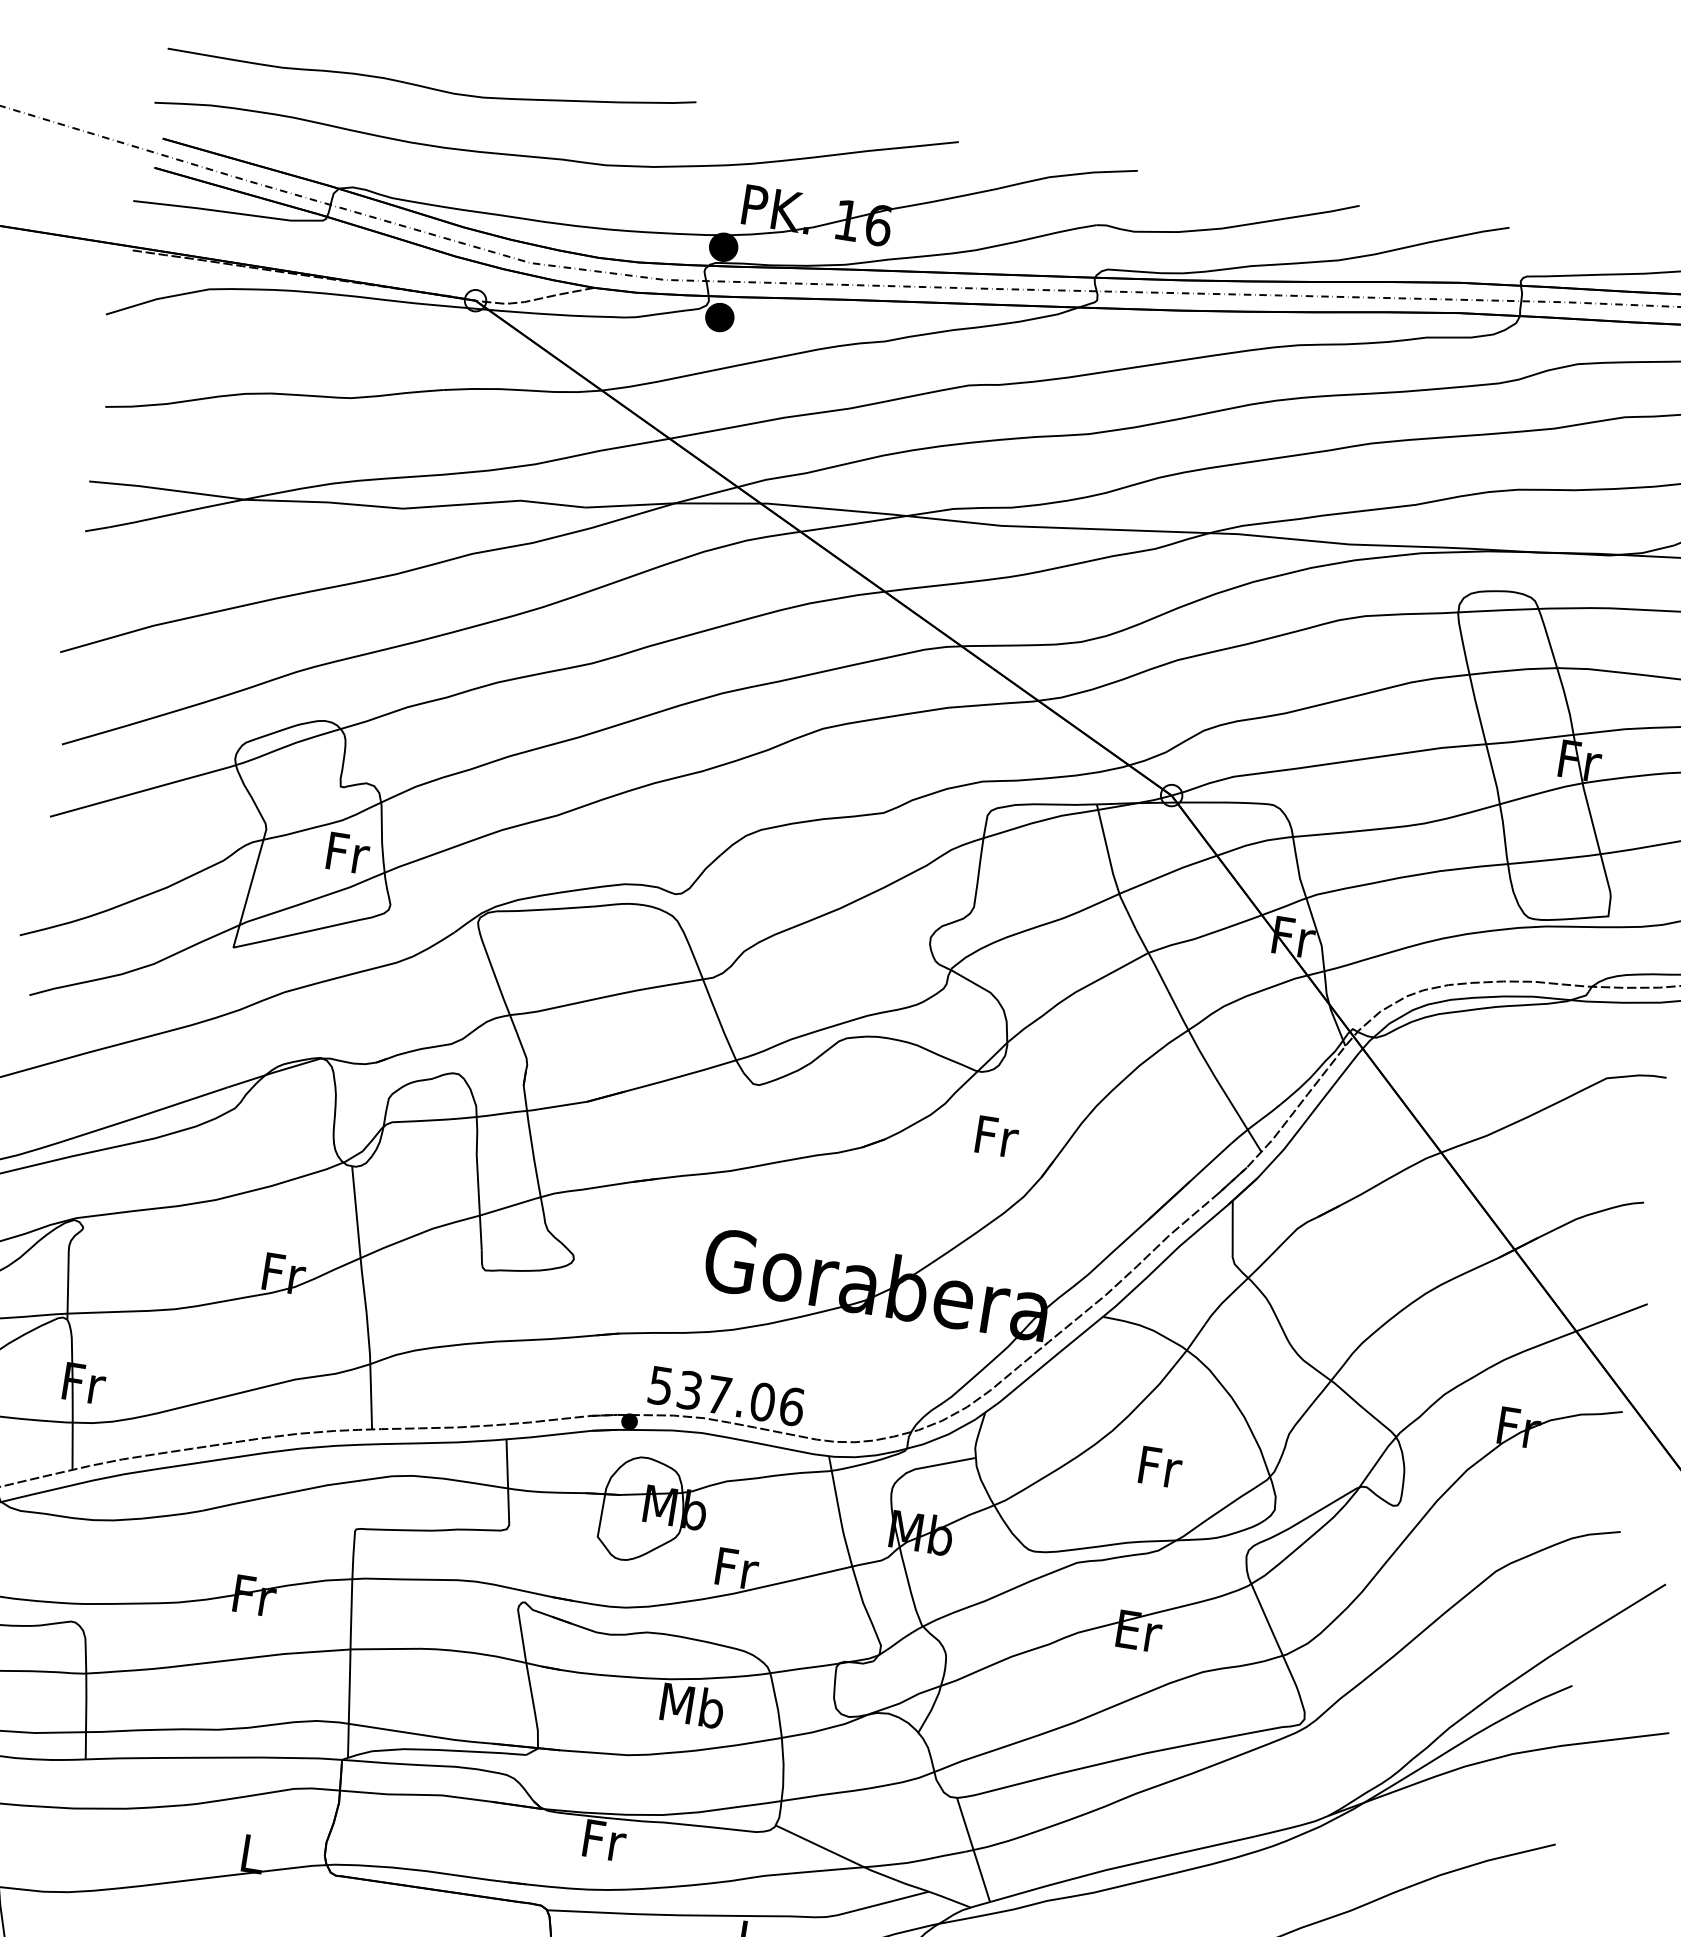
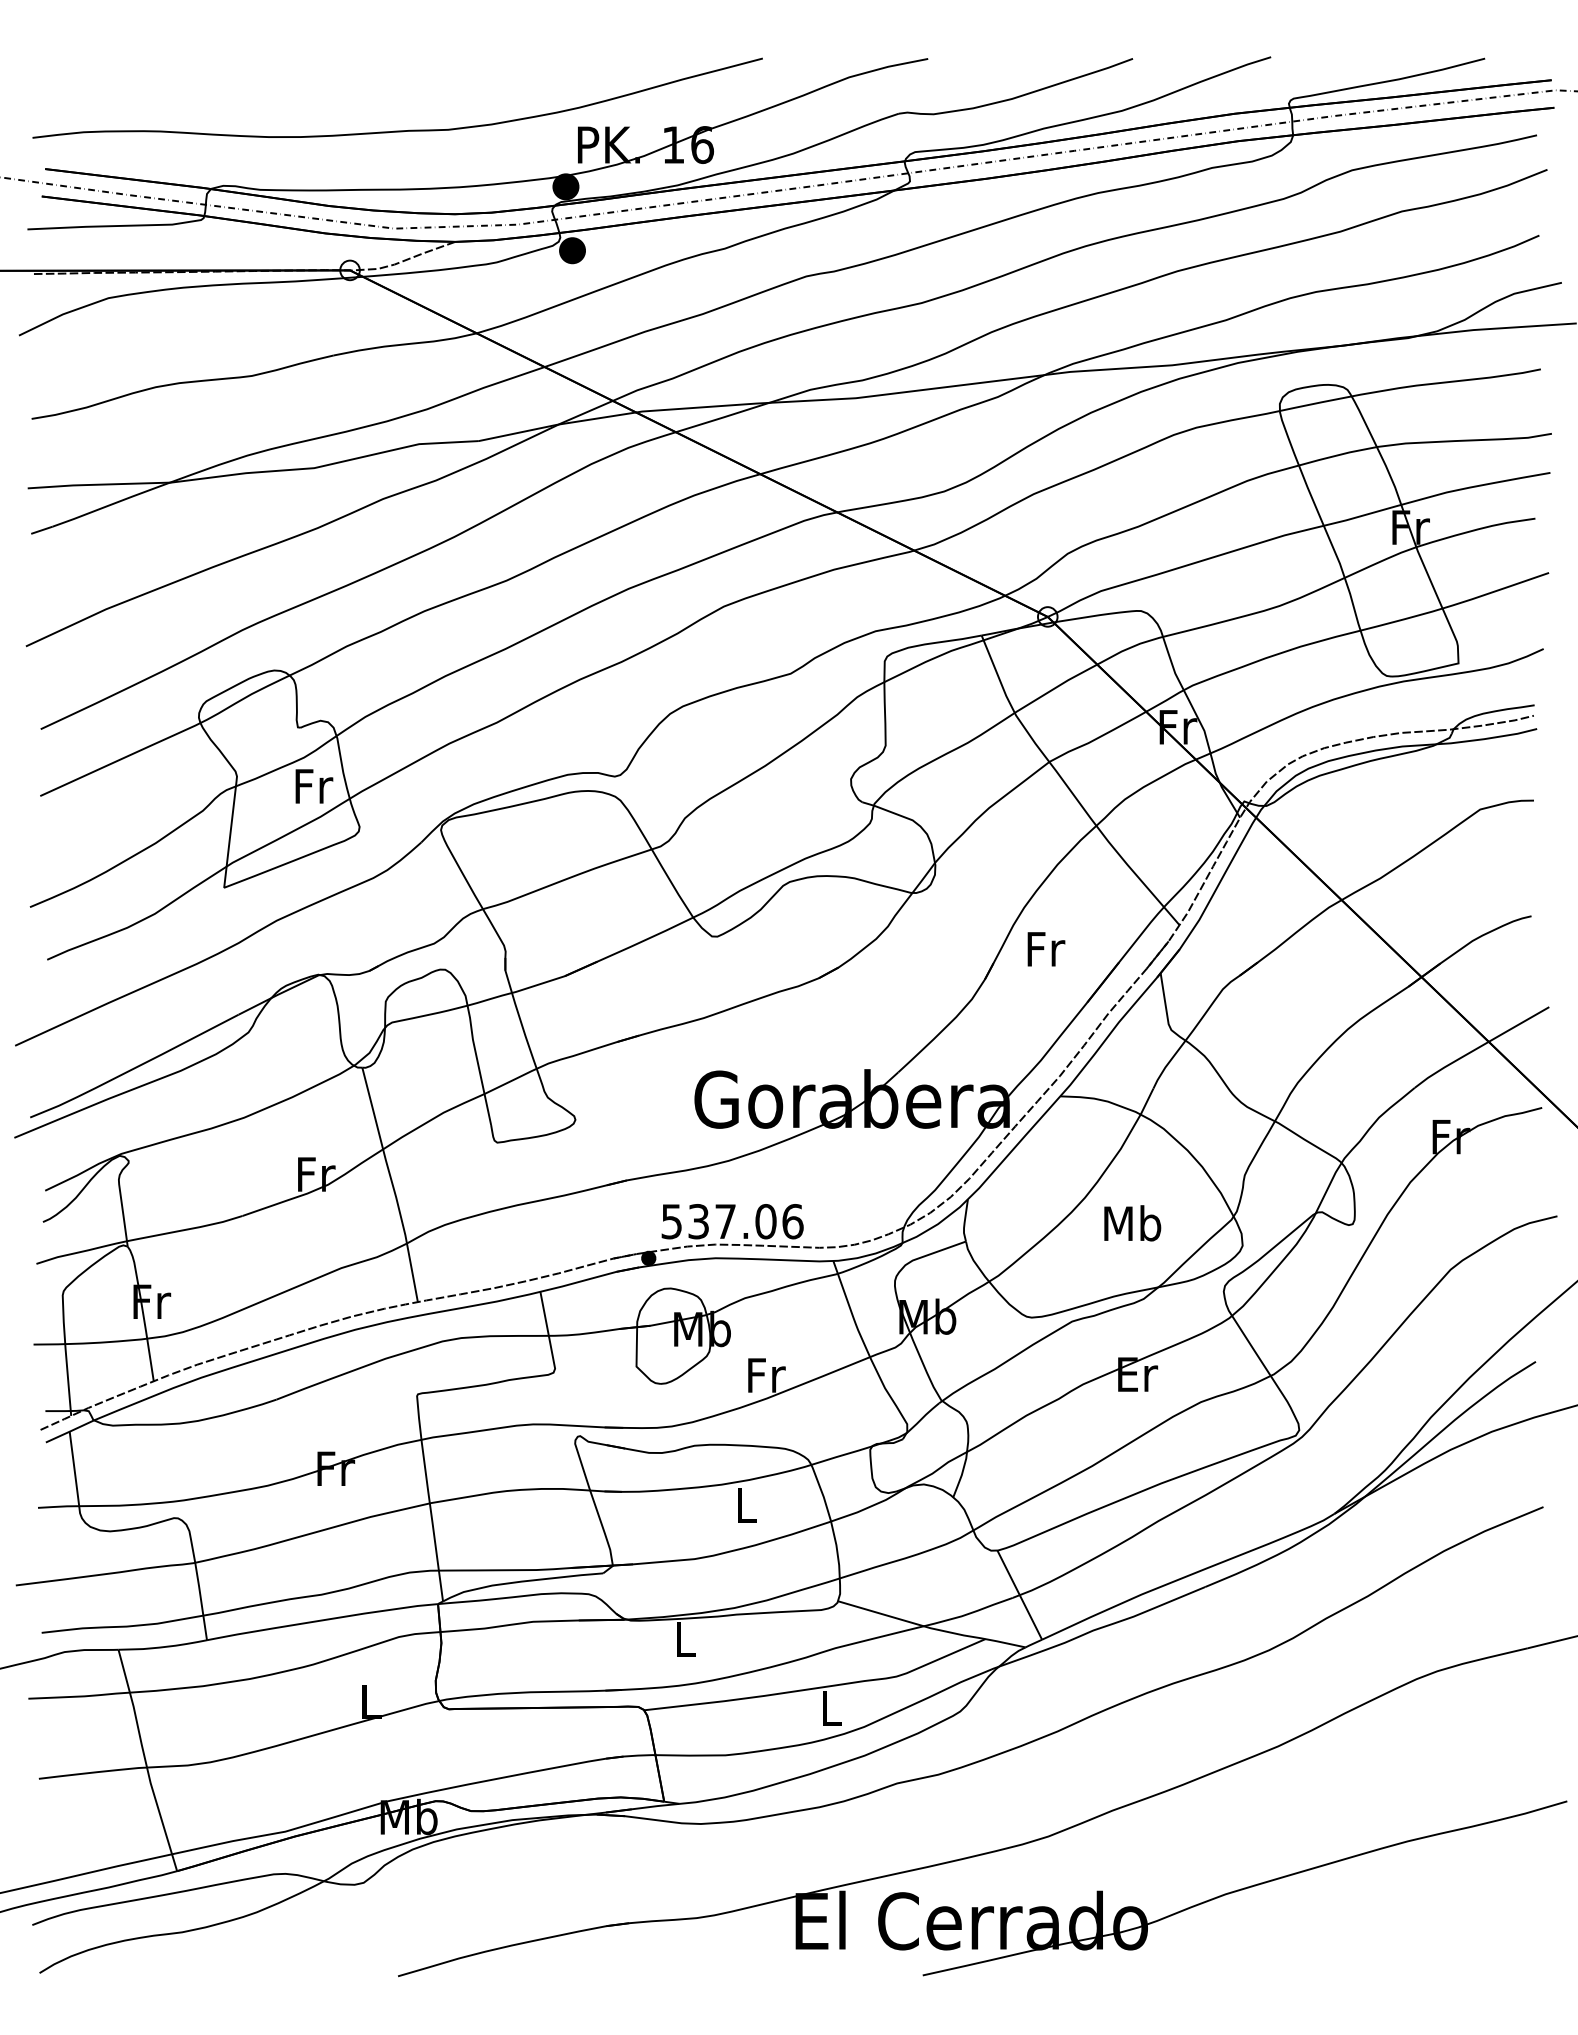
curve: (429, 87) -> (278, 84), removed
text: (997, 1137) -> (1046, 949), moved
text: (1159, 1466) -> (1132, 1223), Fr -> Mb
text: (691, 1705) -> (745, 1505), Mb -> L
text: (605, 1840) -> (686, 1639), Fr -> L

